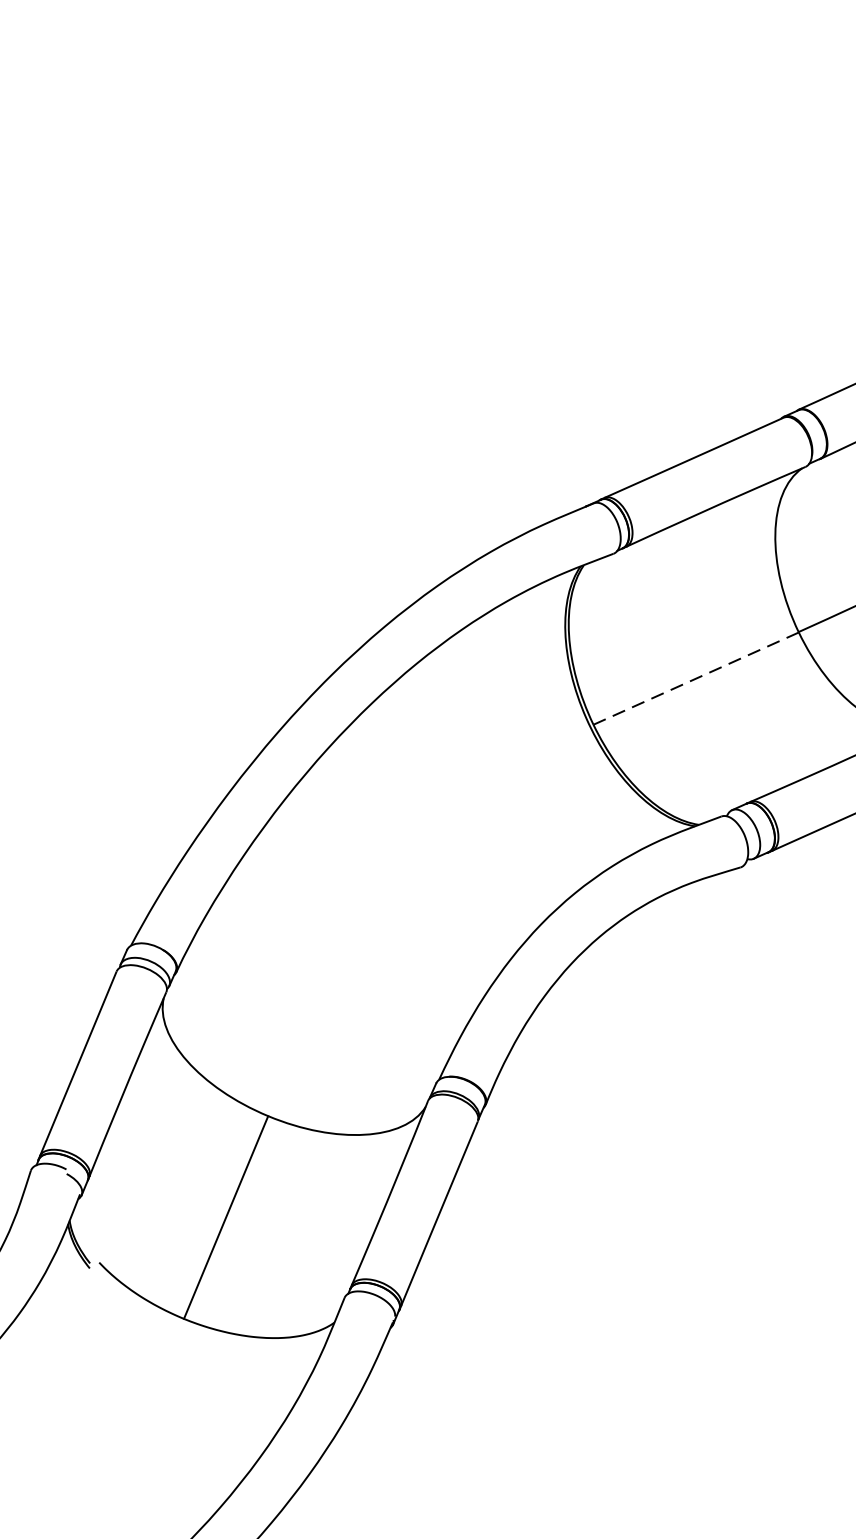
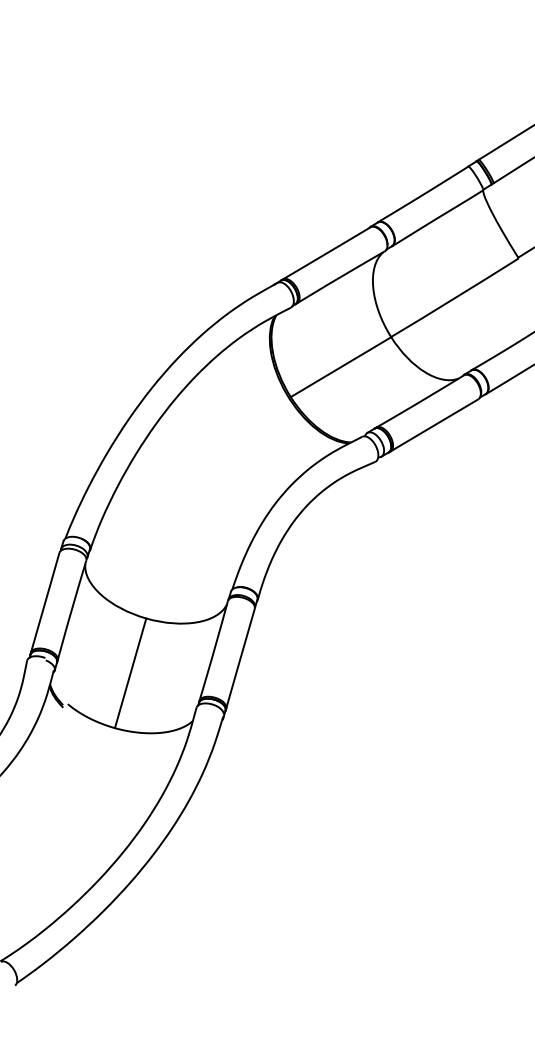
line: (695, 679) -> (340, 367), dashed -> solid

